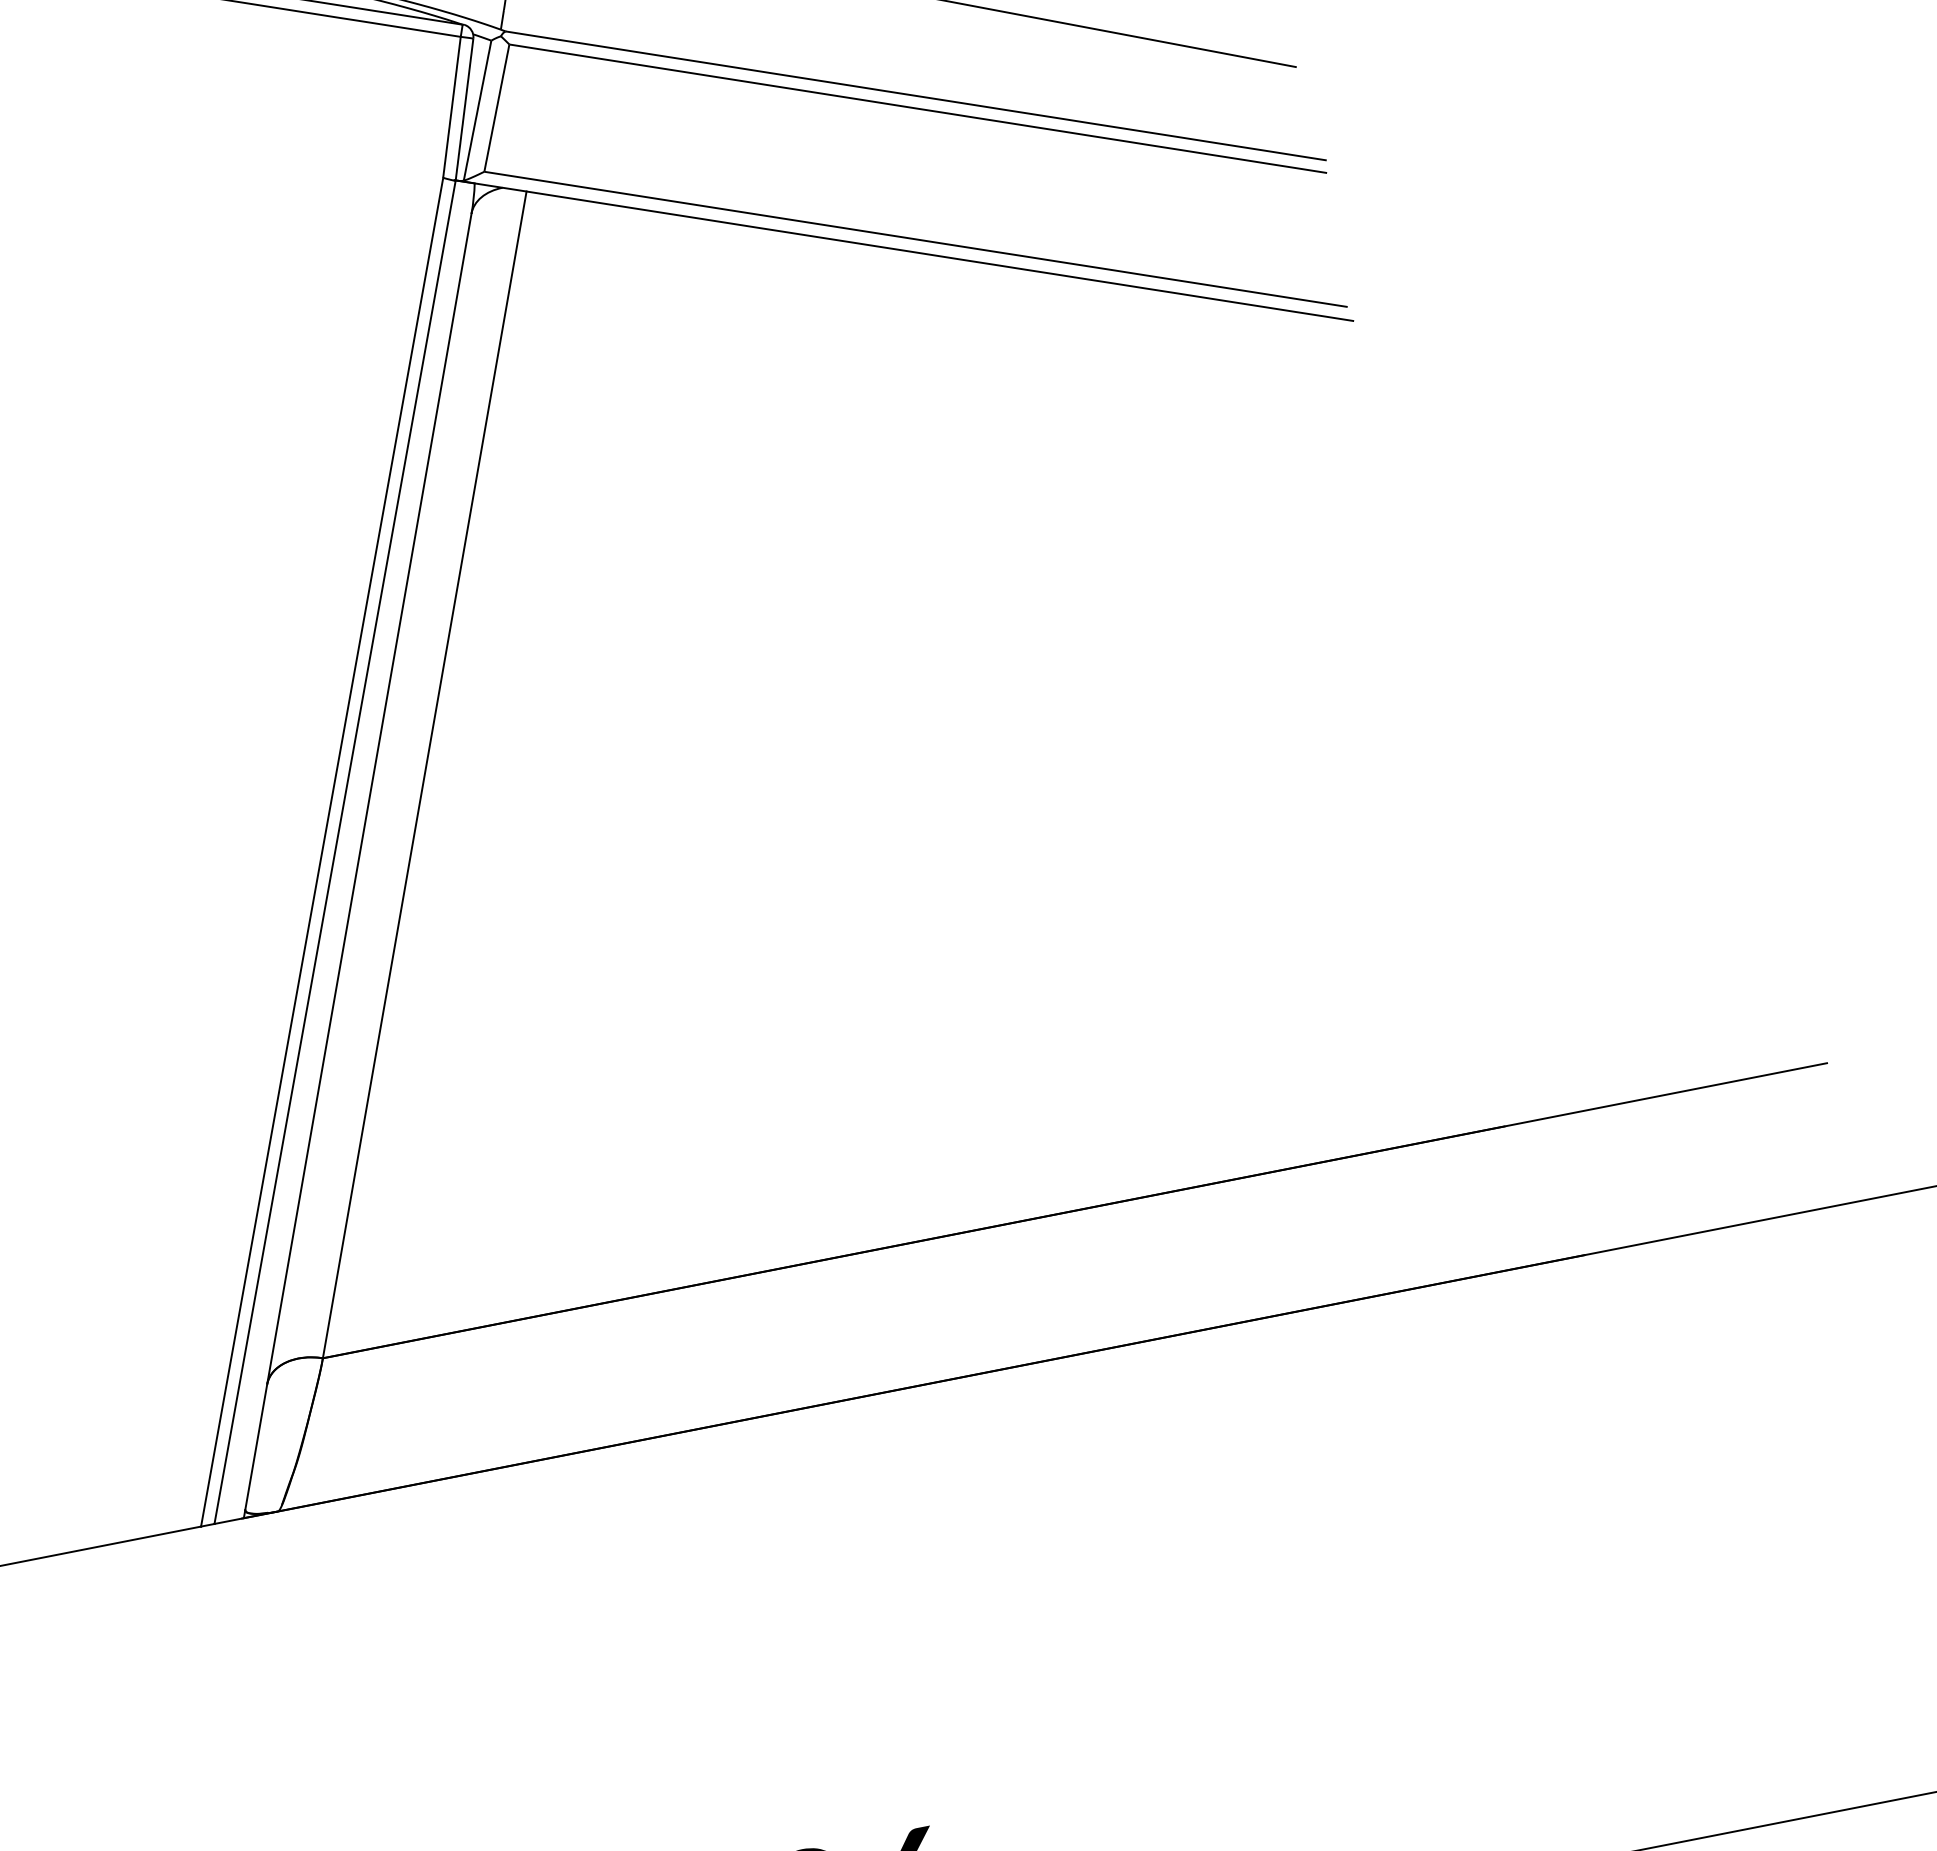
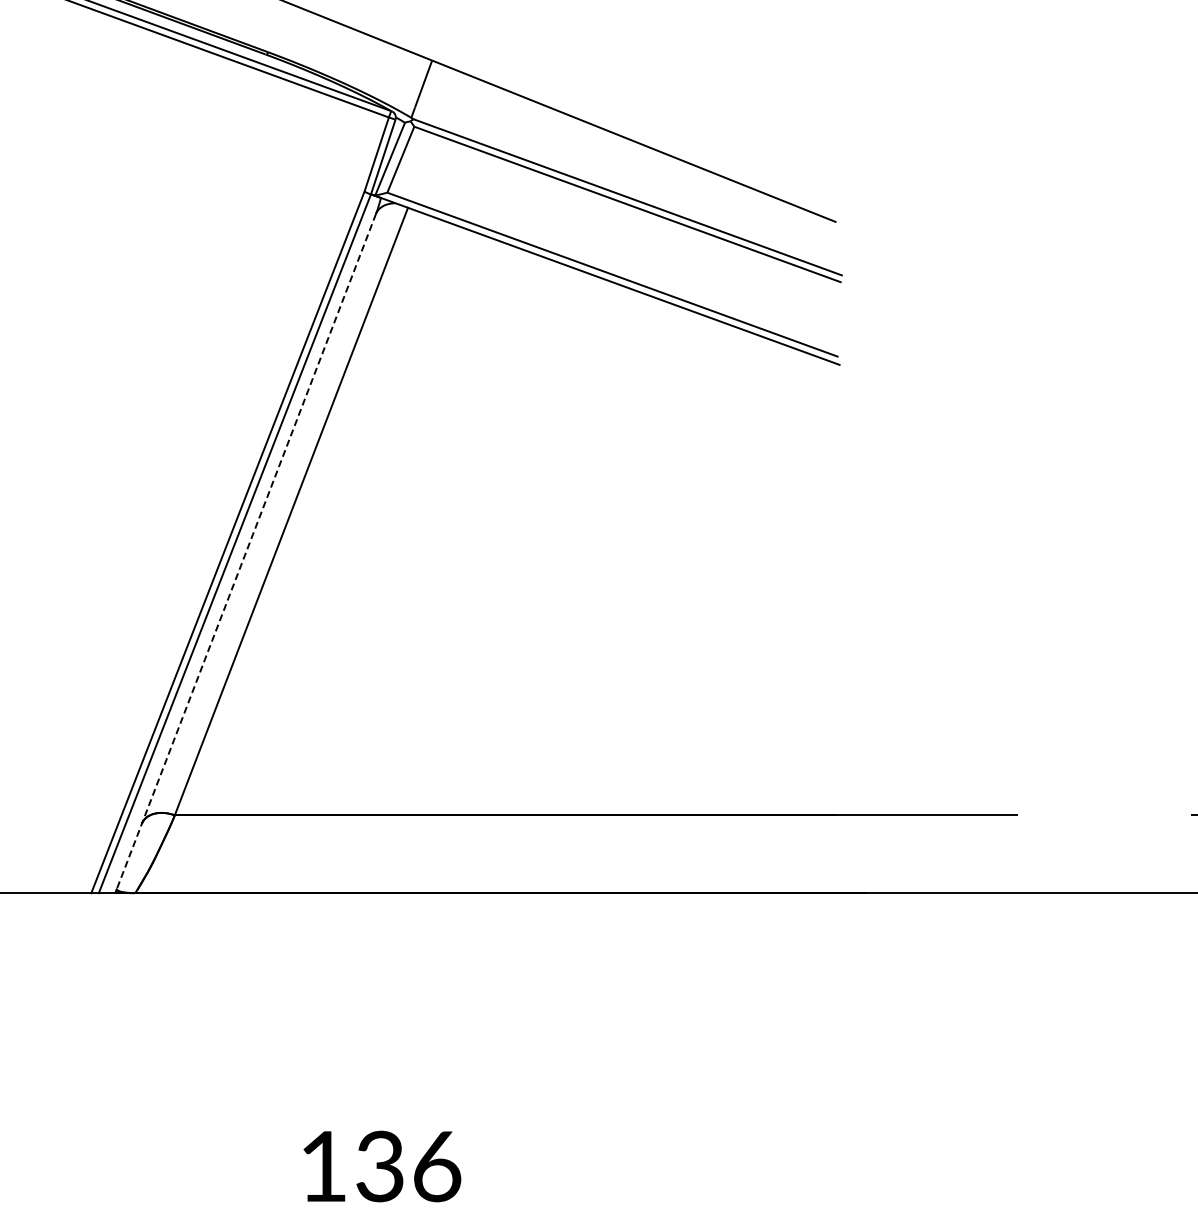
line: (358, 861) -> (246, 551), solid -> dashed

